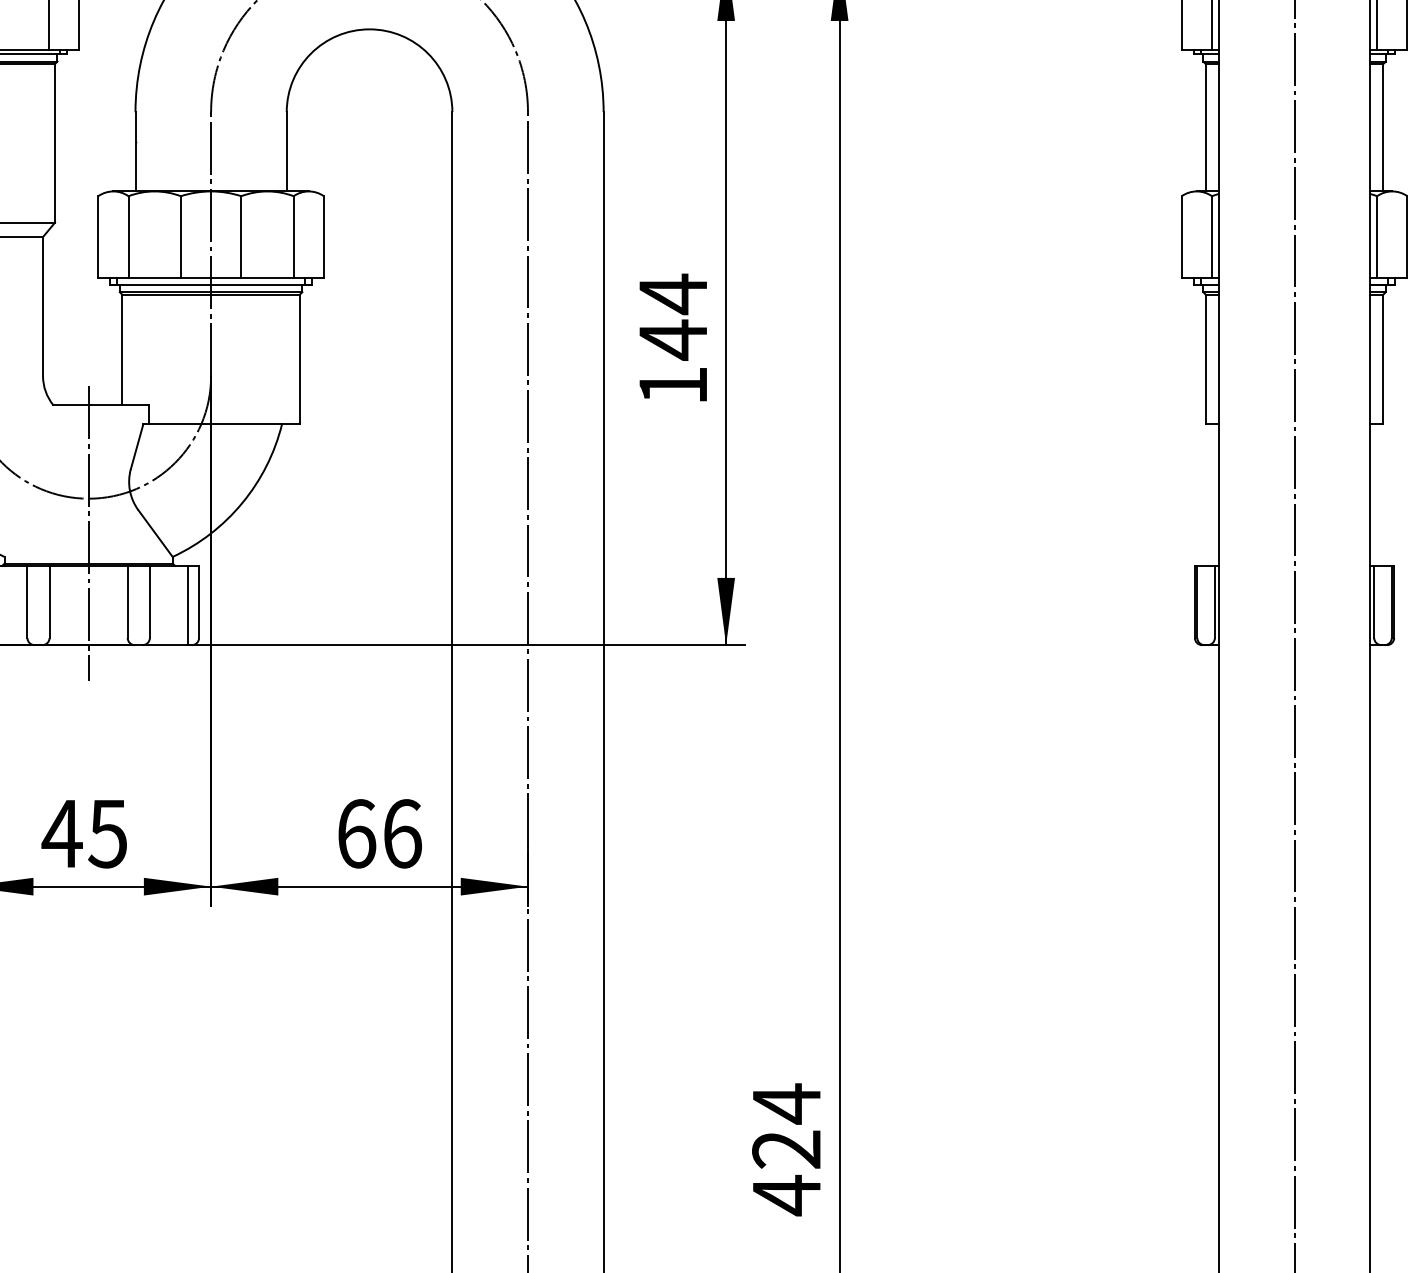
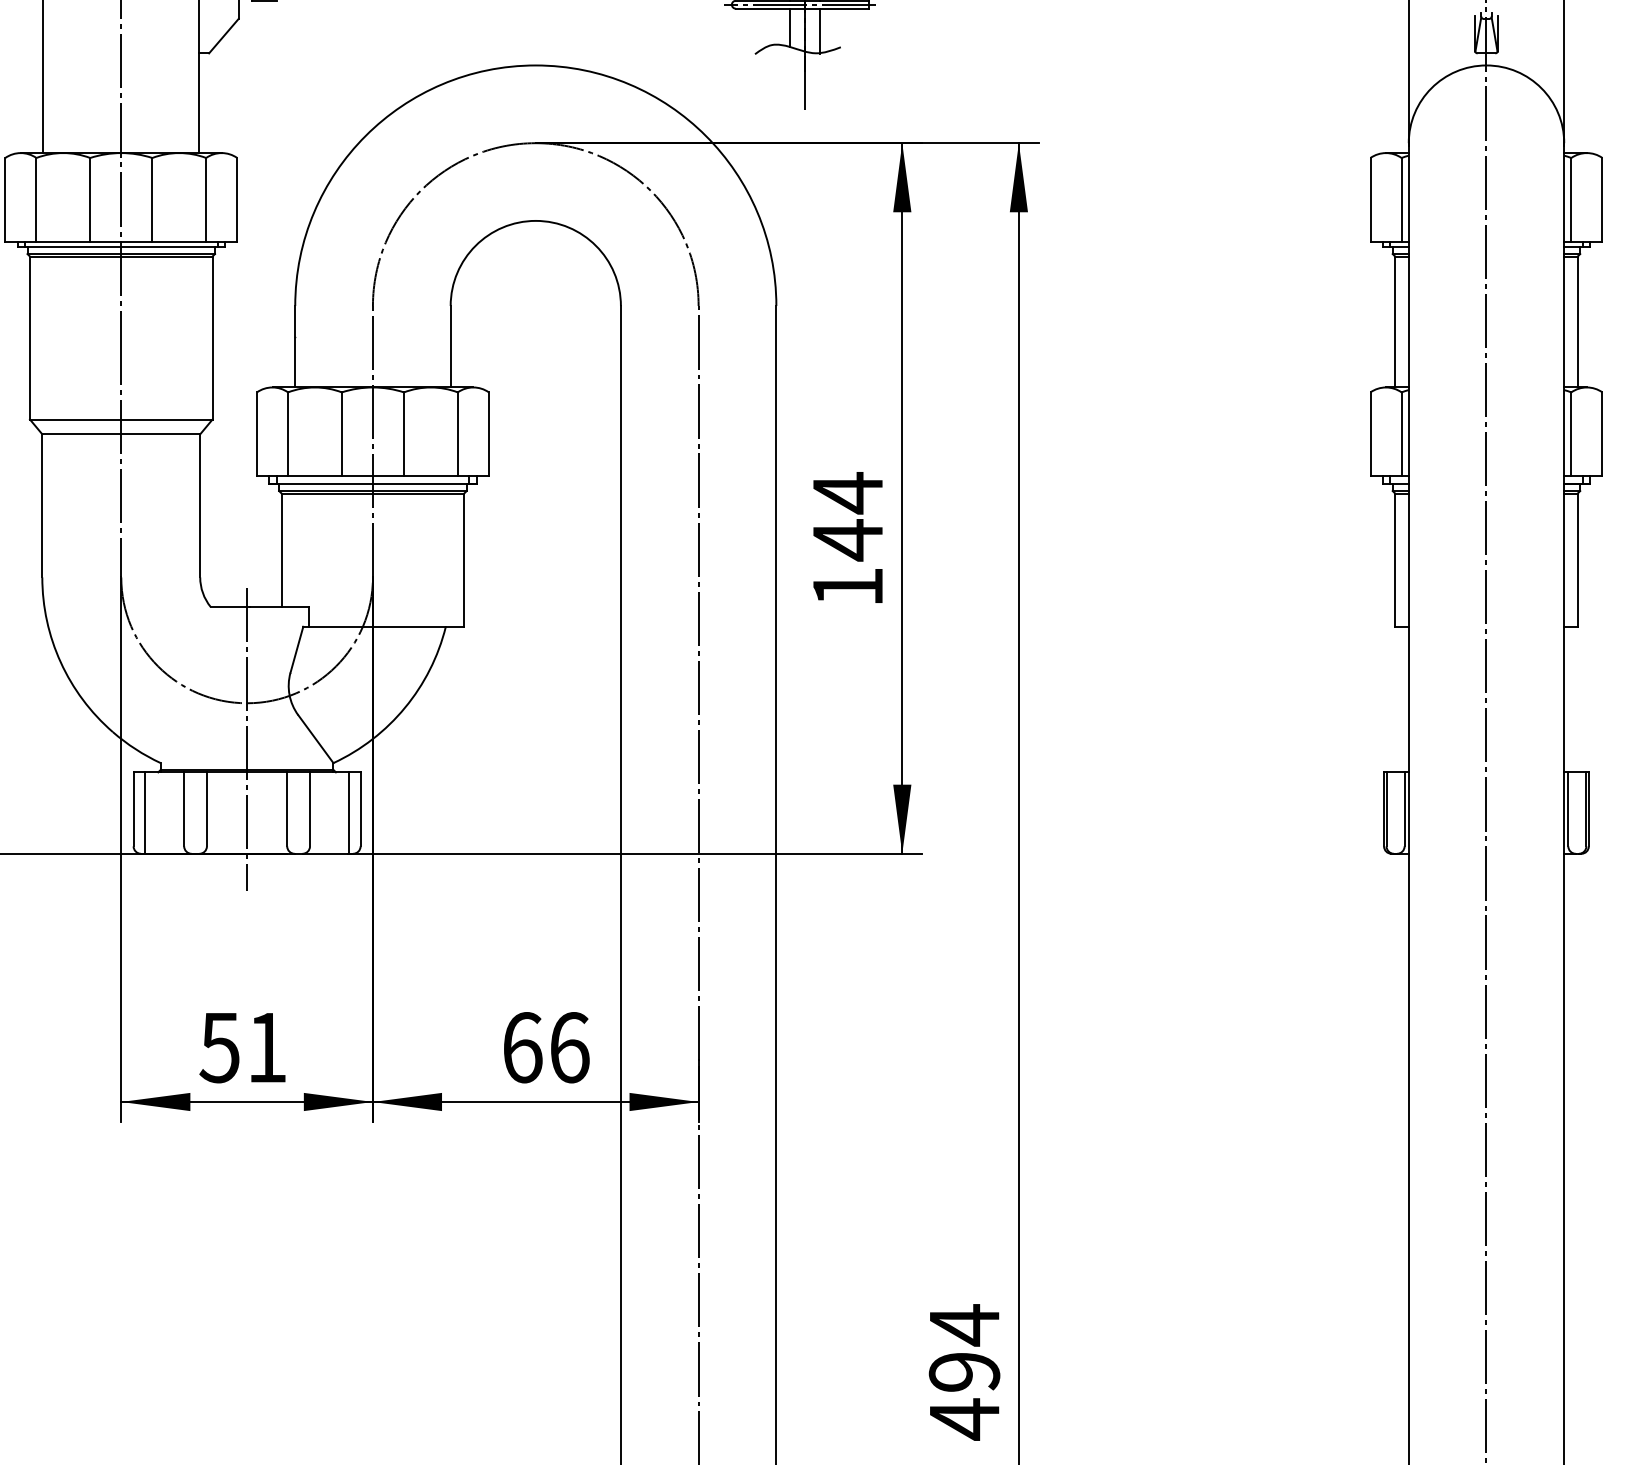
text: (84, 834) -> (242, 1048), 45 -> 51
text: (786, 1148) -> (964, 1371), 424 -> 494

